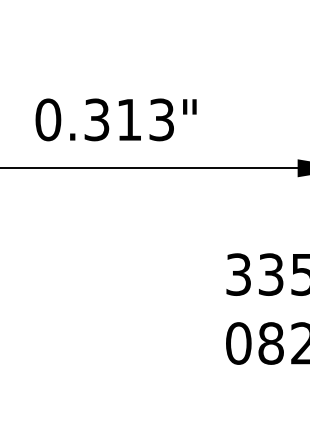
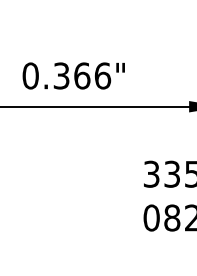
text: (145, 119) -> (92, 75), 0.313" -> 0.366"

